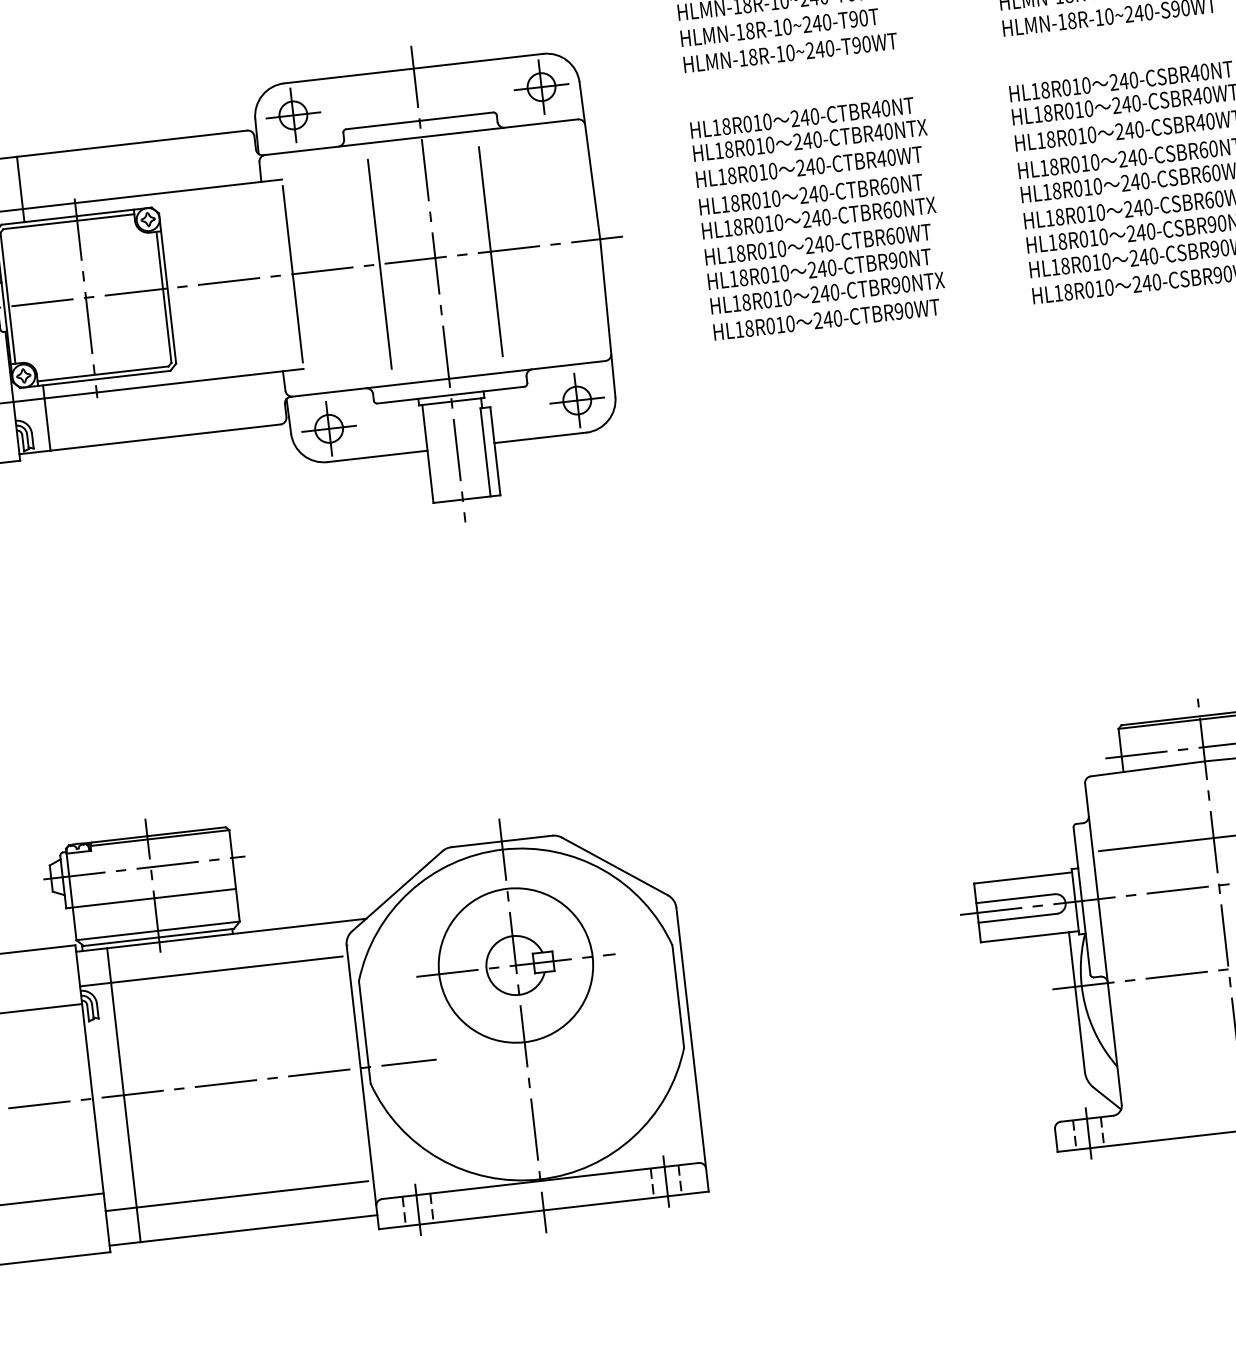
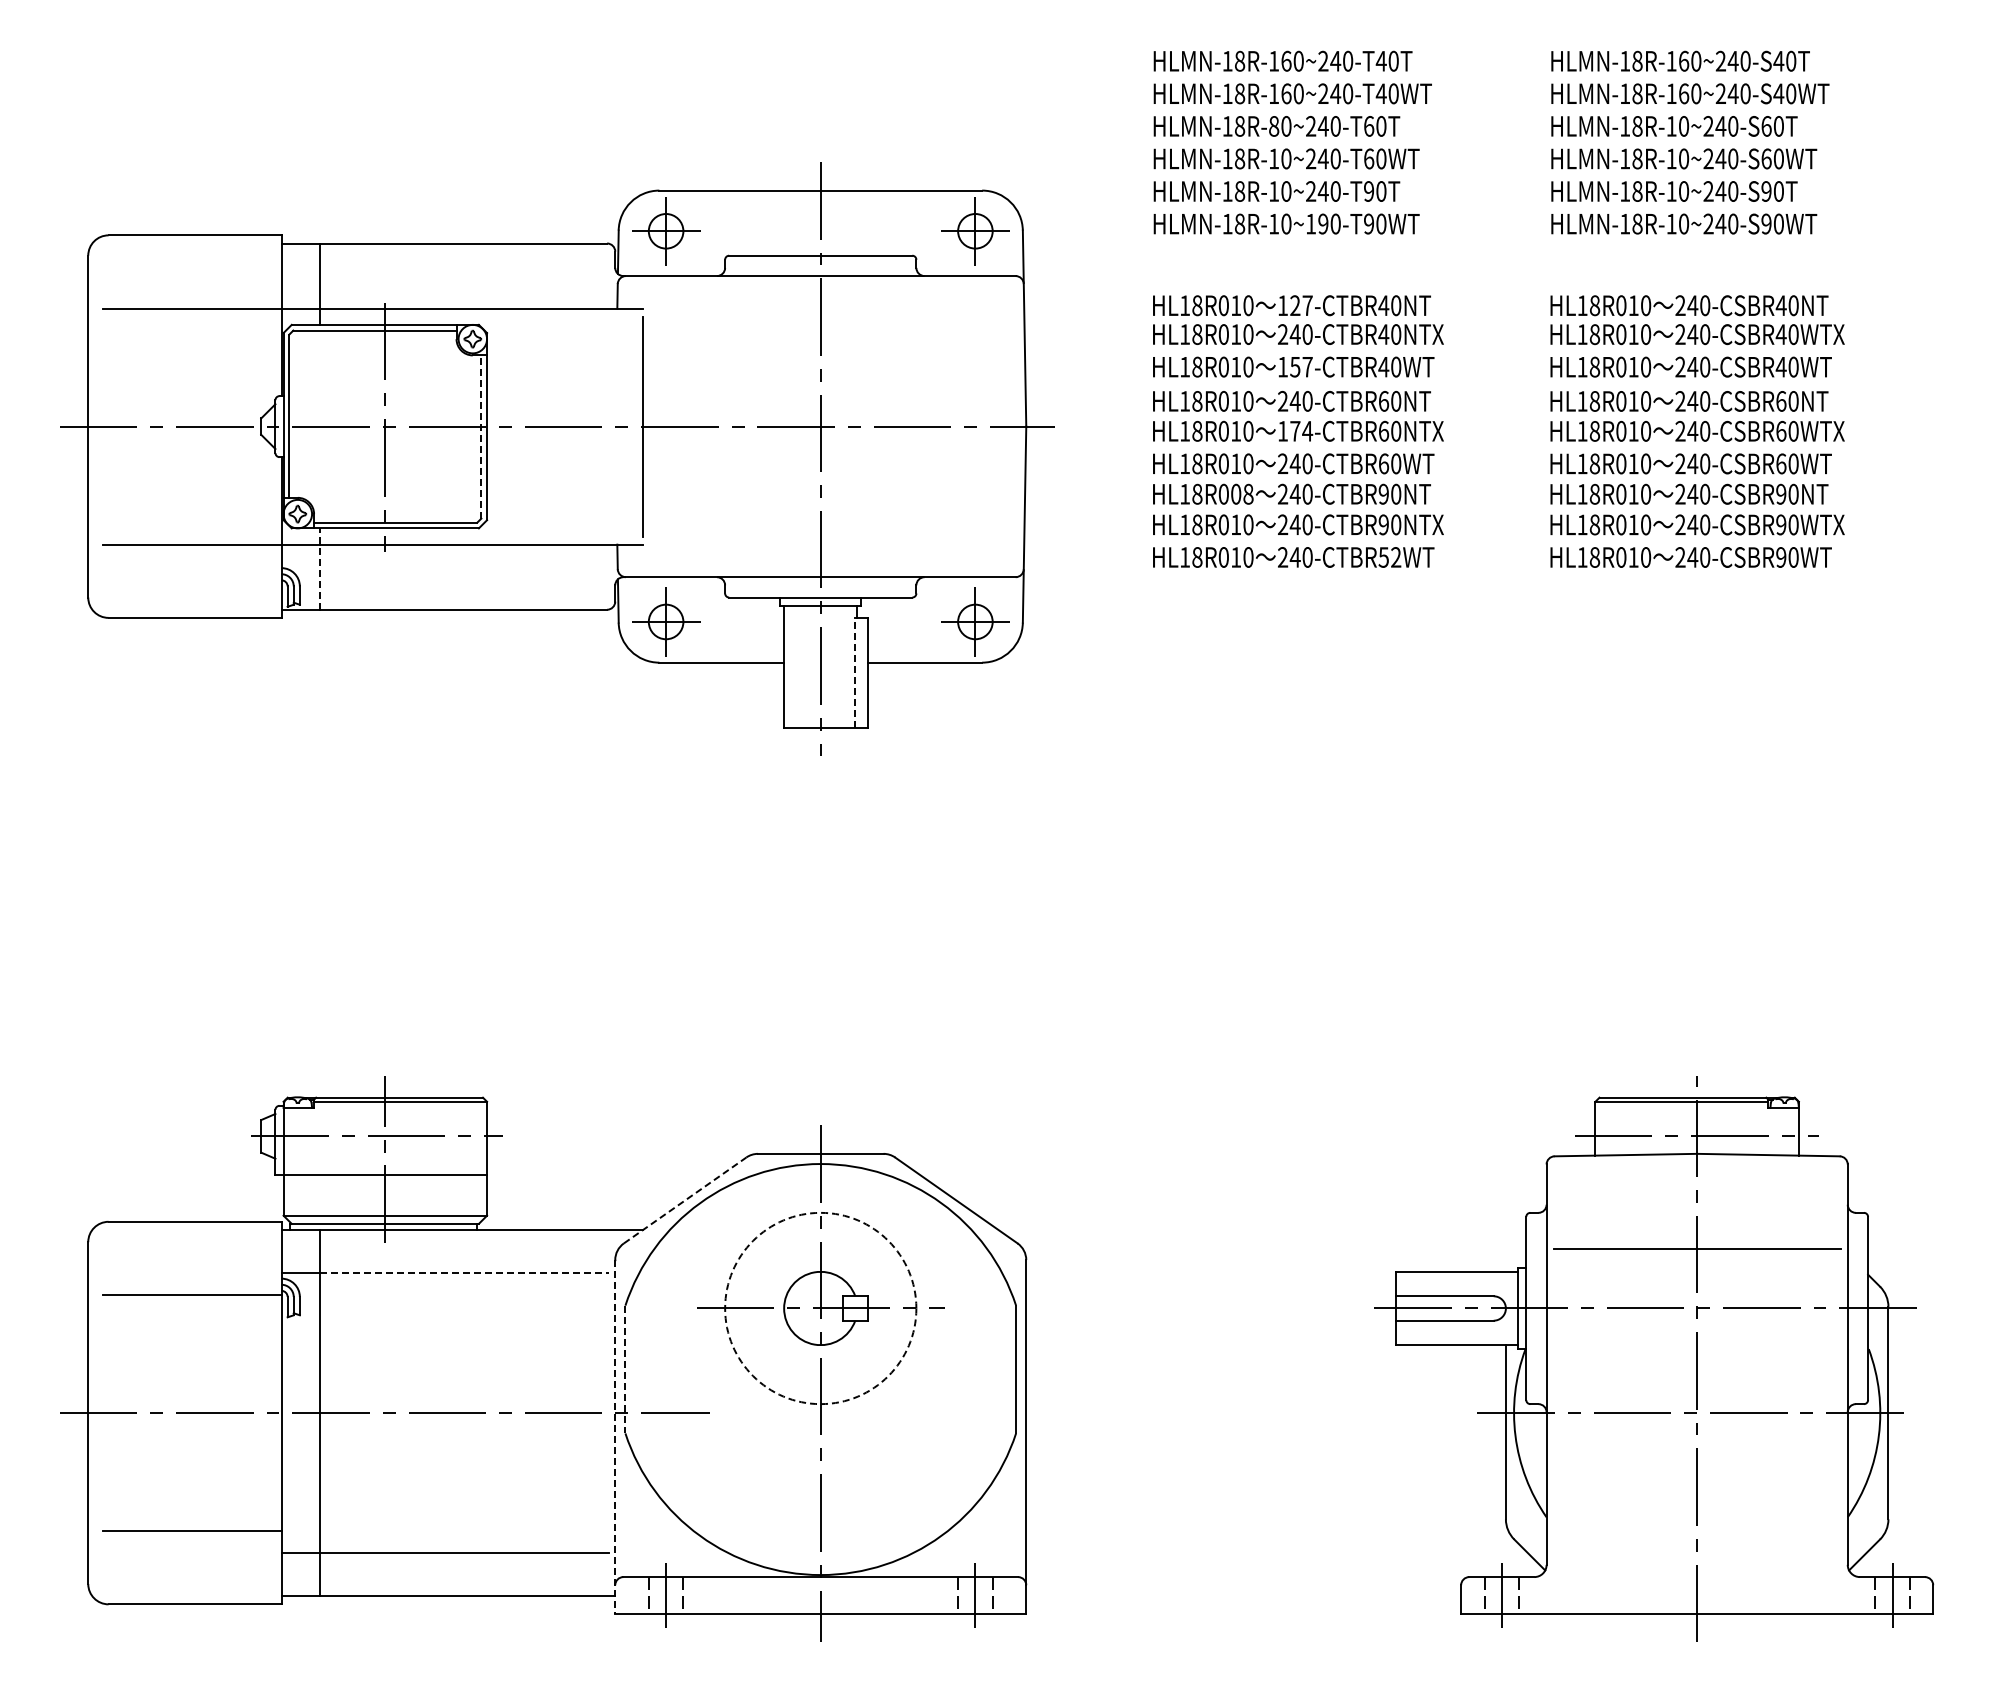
text: (815, 49) -> (1317, 223), HLMN-18R-10~240-T90WT -> HLMN-18R-10~190-T90WT
text: (805, 117) -> (1295, 305), 240-CTBR40NT -> 127-CTBR40NT
text: (810, 166) -> (1295, 366), 240-CTBR40WT -> 157-CTBR40WT
text: (816, 217) -> (1295, 430), 240-CTBR60NTX -> 174-CTBR60NTX
line: (490, 251) -> (889, 426), removed
line: (379, 264) -> (751, 426), removed
text: (779, 273) -> (1242, 493), HL18R010 -> HL18R008
line: (164, 297) -> (481, 437), solid -> dashed
text: (903, 311) -> (1389, 557), 240-CTBR90WT -> 240-CTBR52WT
line: (47, 418) -> (320, 569), solid -> dashed
line: (485, 452) -> (855, 672), solid -> dashed
line: (397, 891) -> (685, 1200), solid -> dashed
circle: (515, 965) -> (820, 1308), solid -> dashed
line: (226, 970) -> (464, 1273), solid -> dashed
line: (364, 1032) -> (625, 1369), solid -> dashed
line: (362, 1086) -> (615, 1436), solid -> dashed

